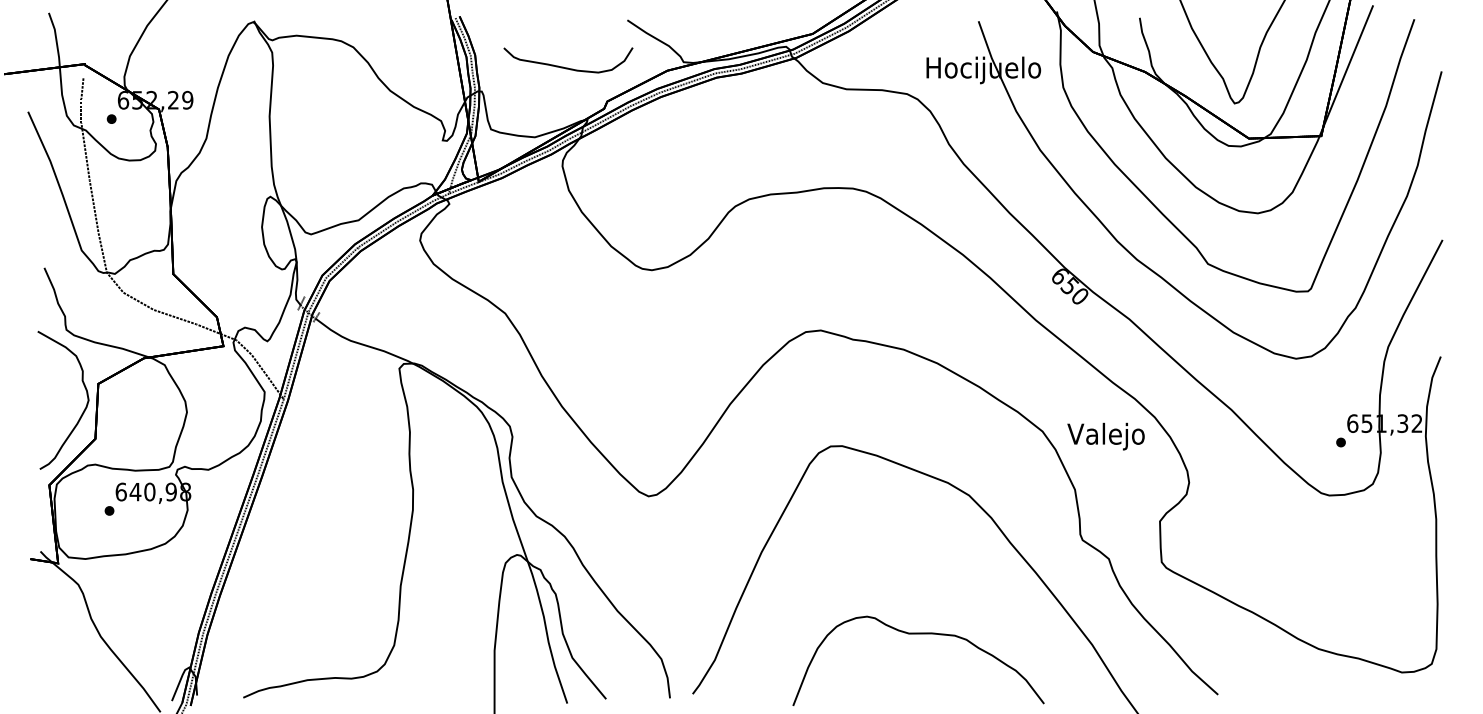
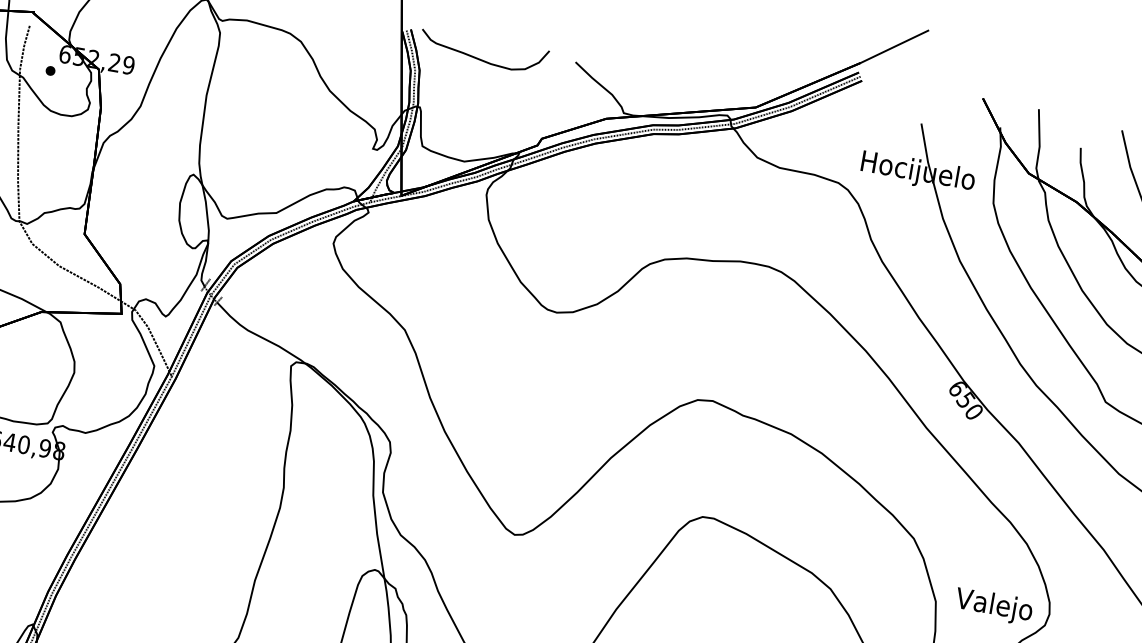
curve: (568, 67) -> (482, 59), moved
text: (1105, 436) -> (993, 606), moved

